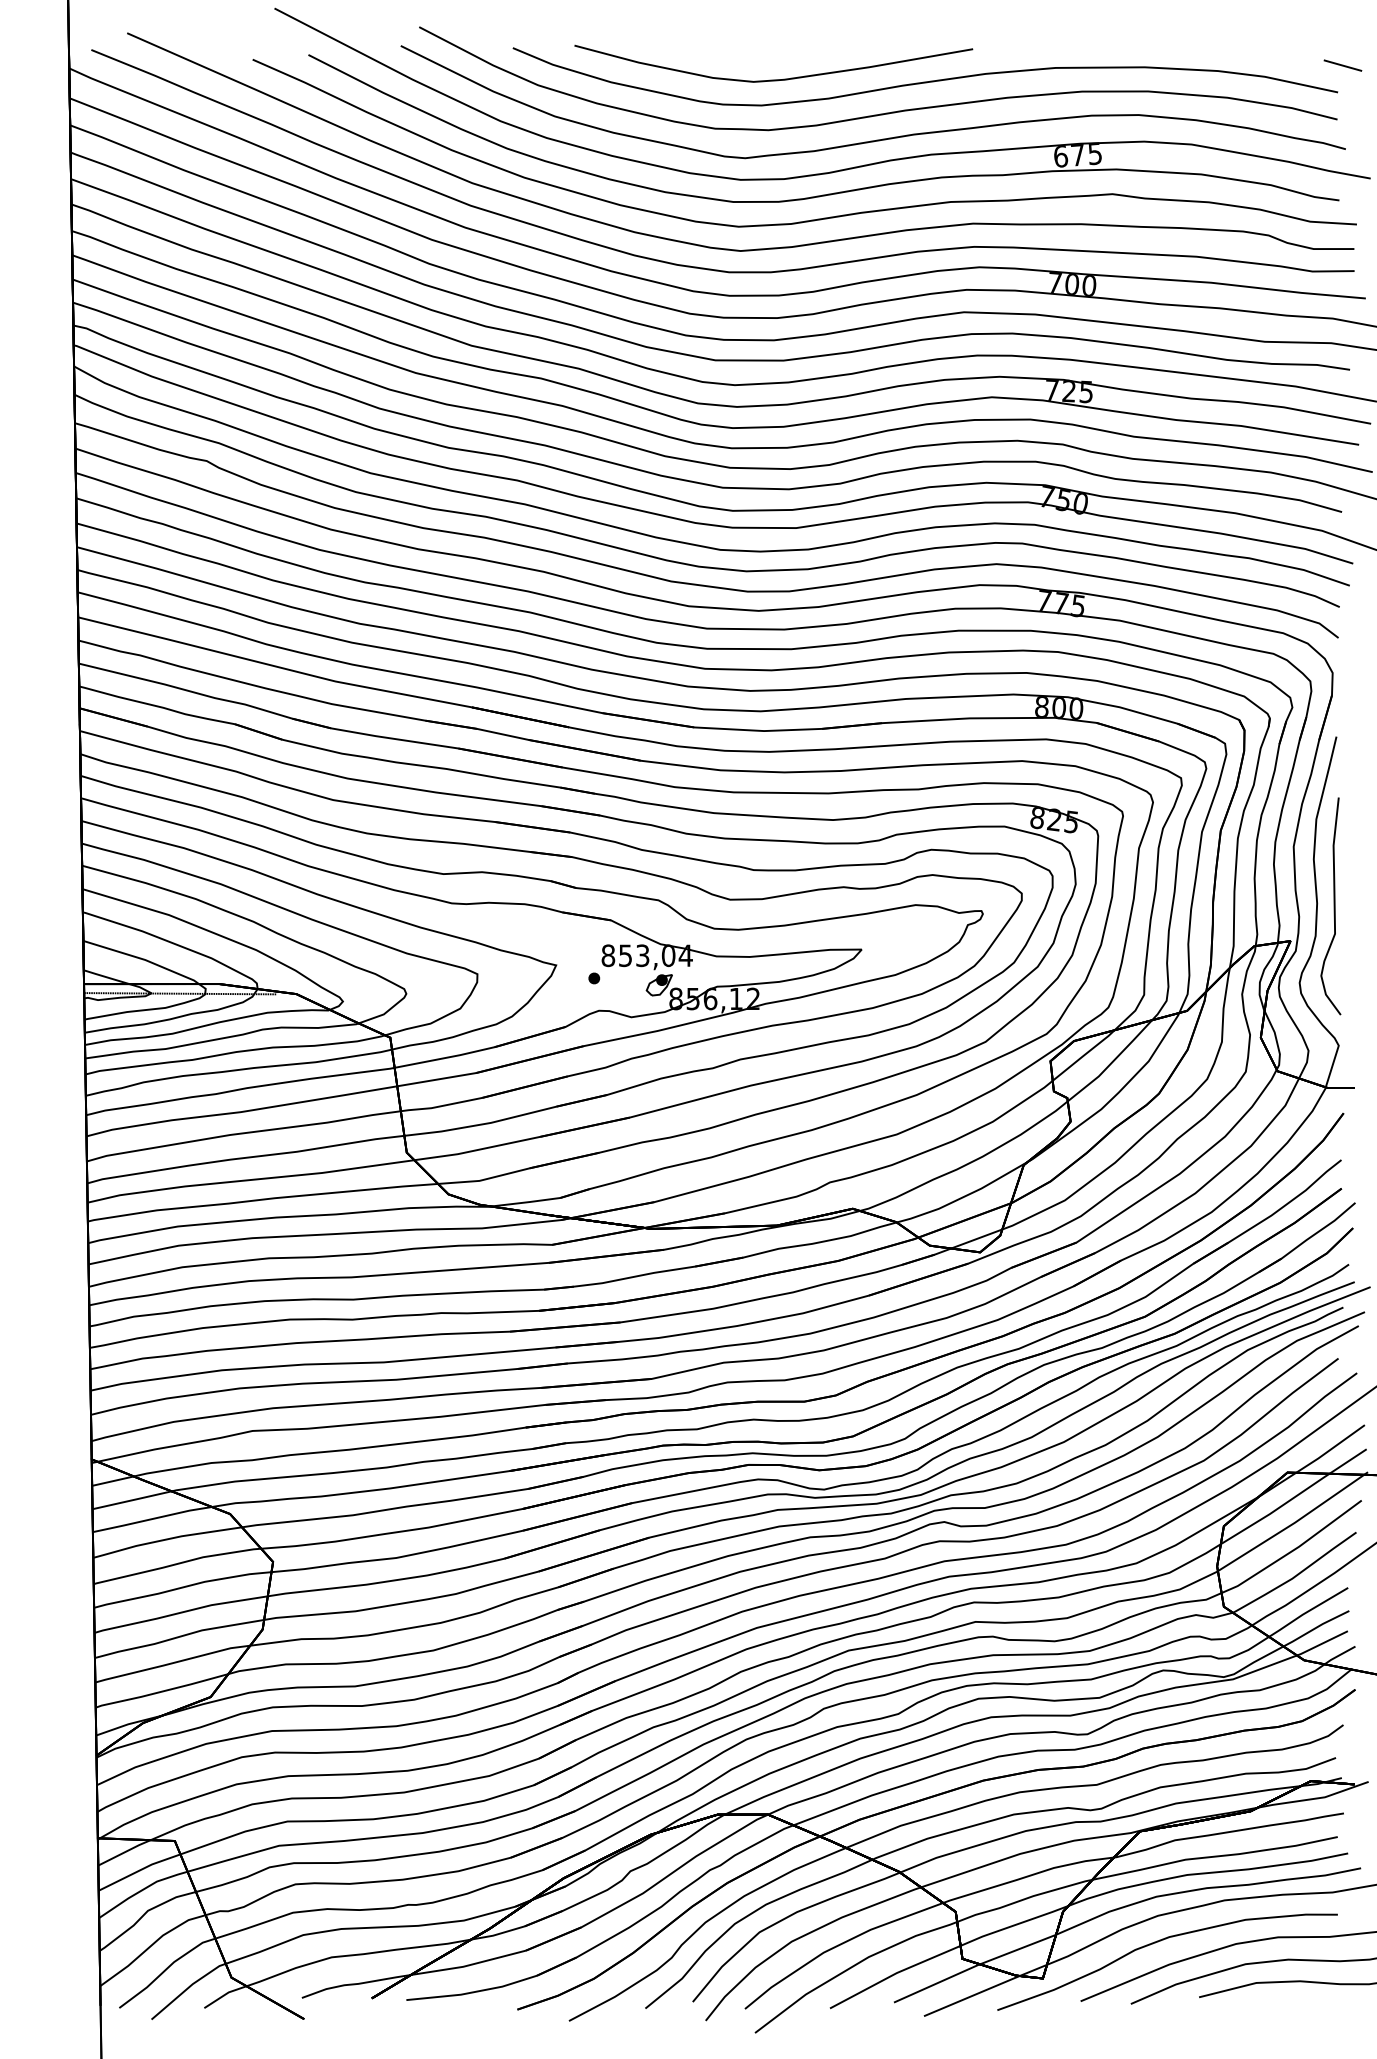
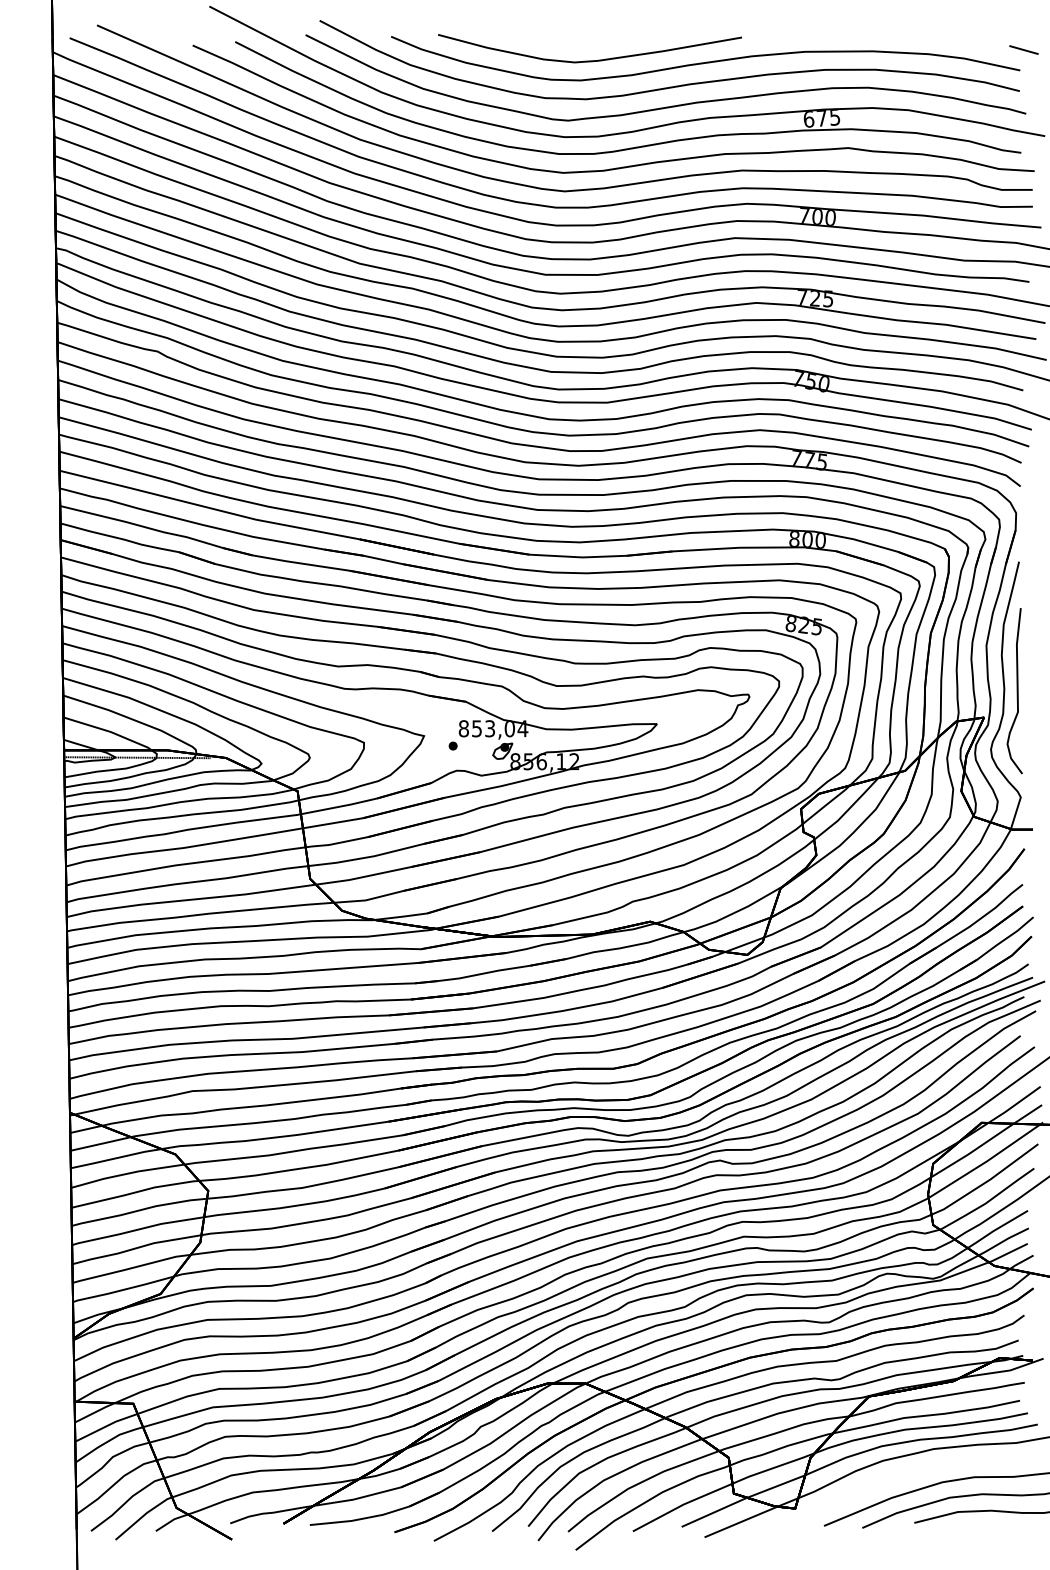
part: (1158, 1942) -> (883, 1481), removed

